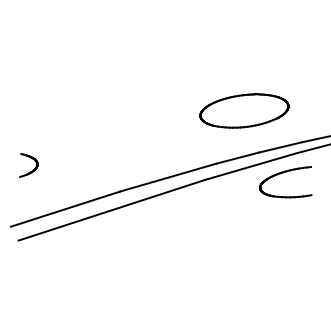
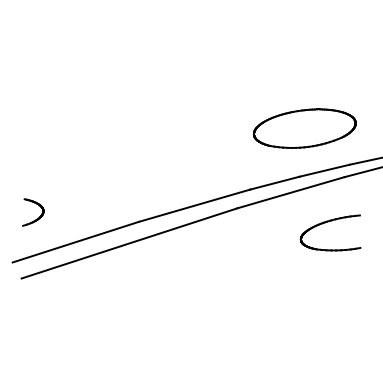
part: (244, 110) -> (304, 128), moved
part: (28, 165) -> (33, 212), moved
part: (283, 173) -> (328, 222), moved

